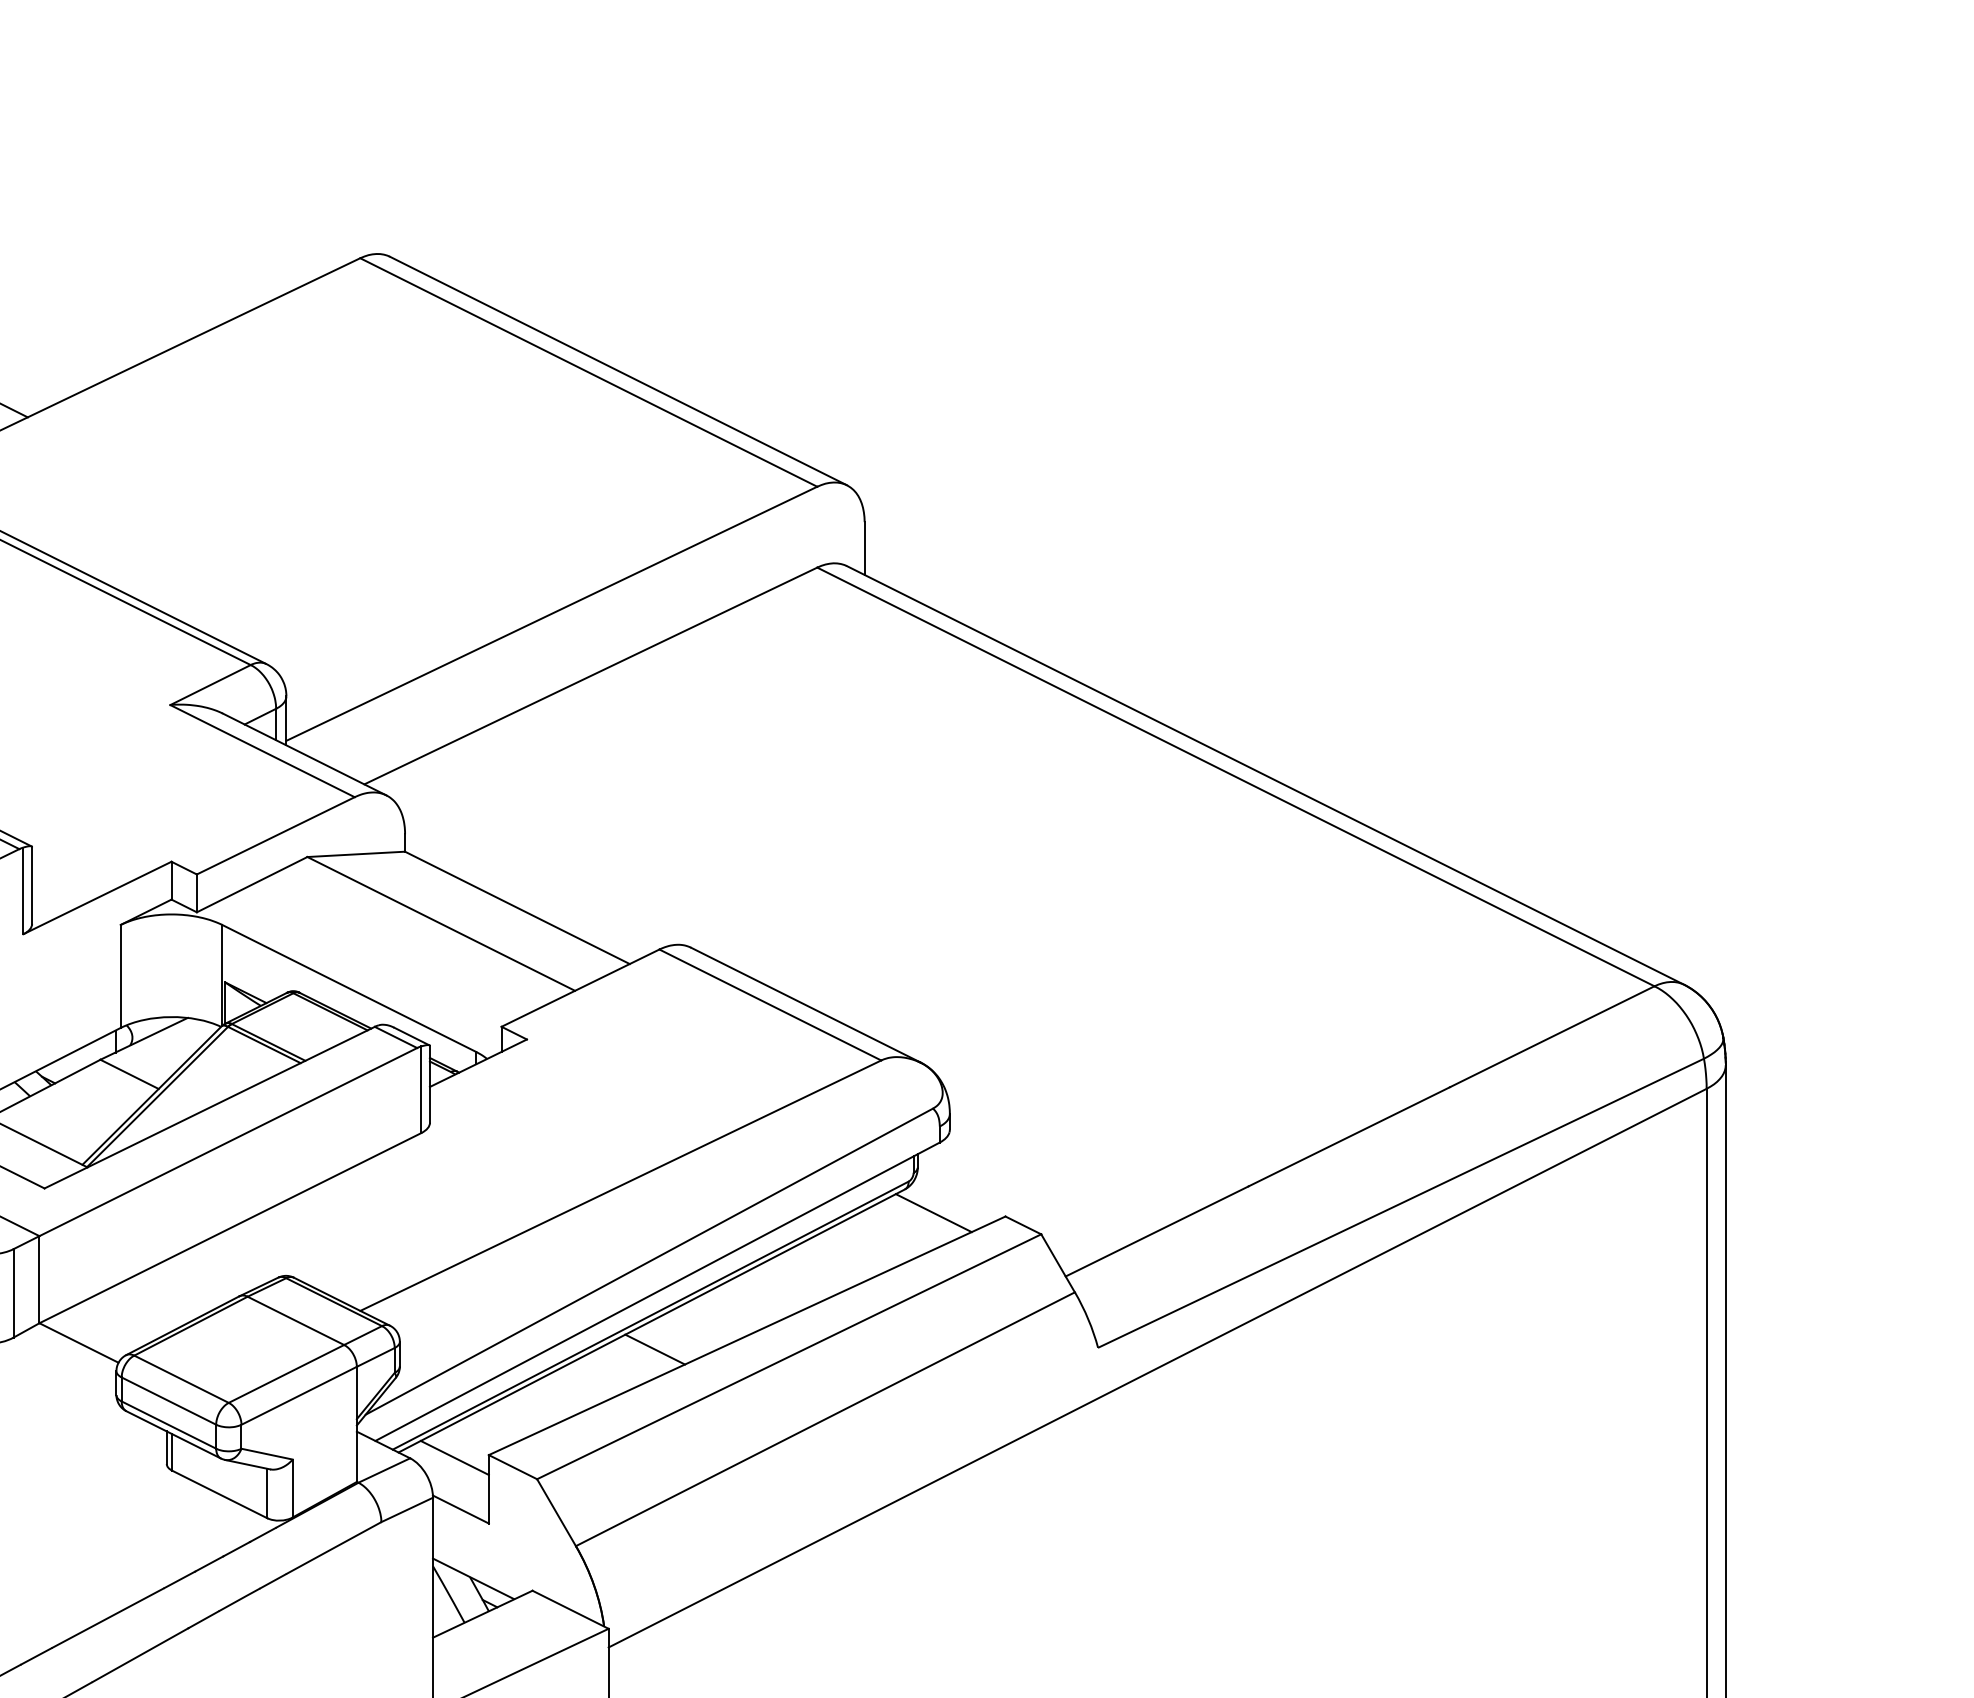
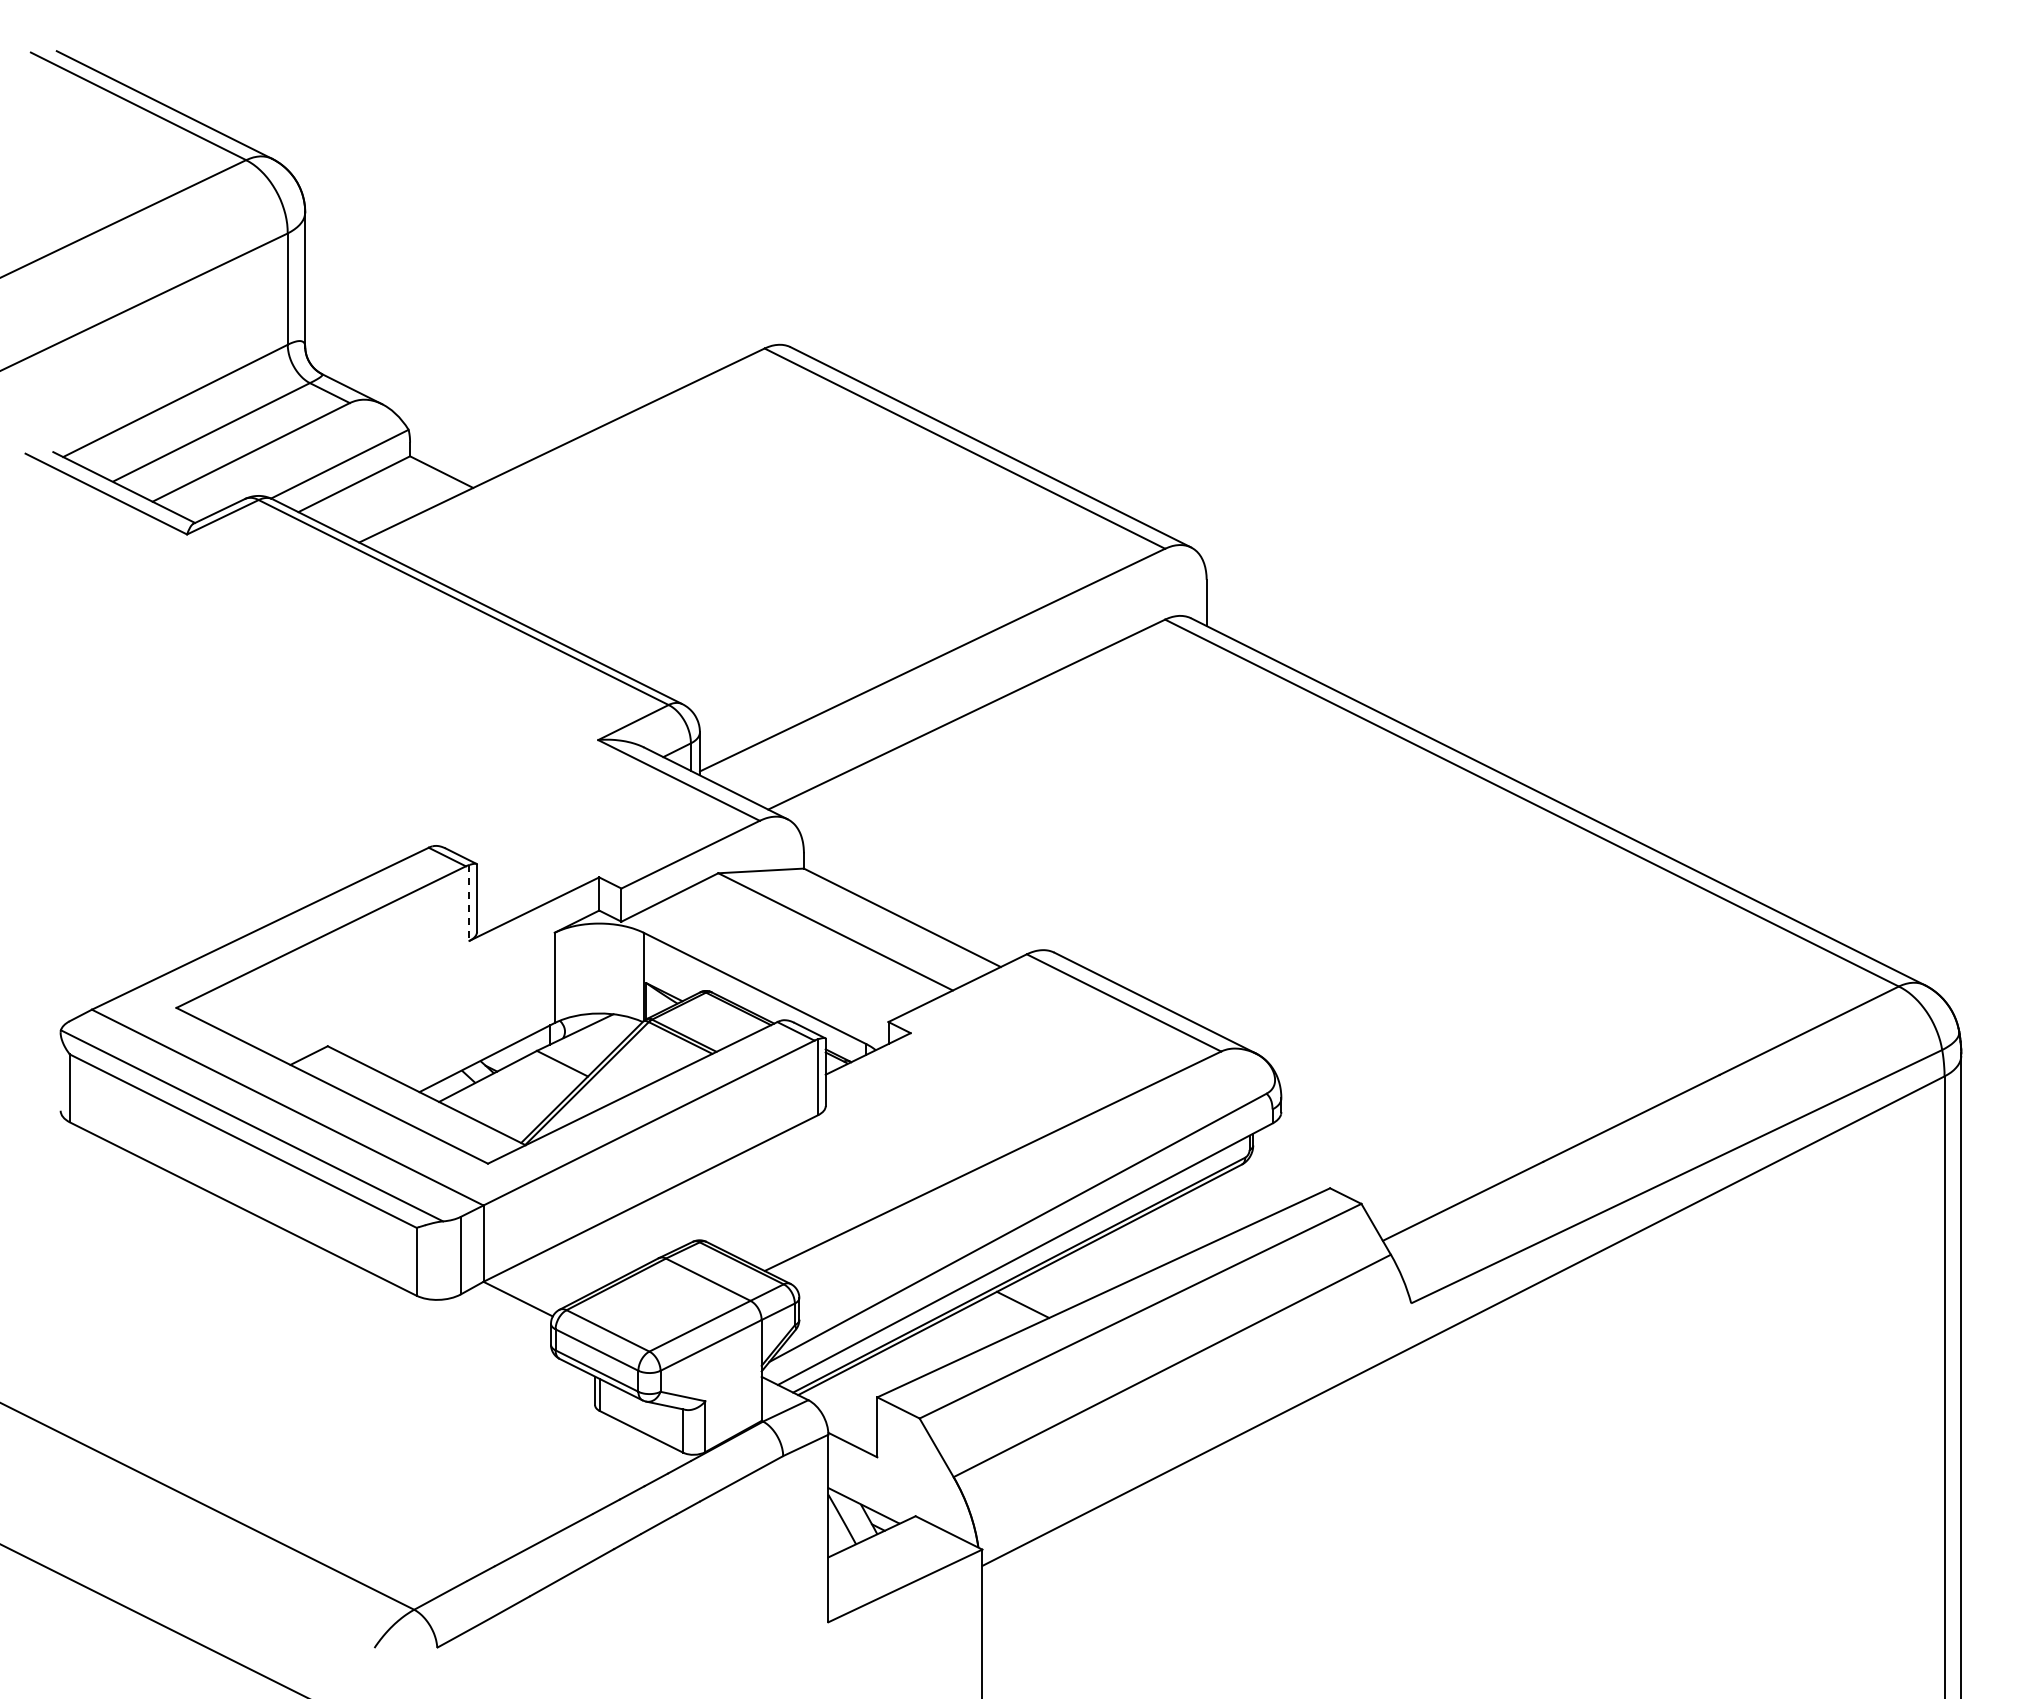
line: (23, 890) -> (469, 902), solid -> dashed
line: (934, 1212) -> (1267, 1184), removed
line: (454, 1457) -> (847, 1399), removed

